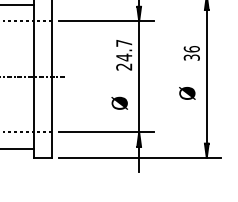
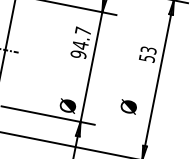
text: (191, 53) -> (147, 54), 36 -> 53
text: (124, 66) -> (79, 54), 24.7 -> 94.7
text: (187, 93) -> (128, 107), moved
text: (119, 102) -> (67, 105), moved

